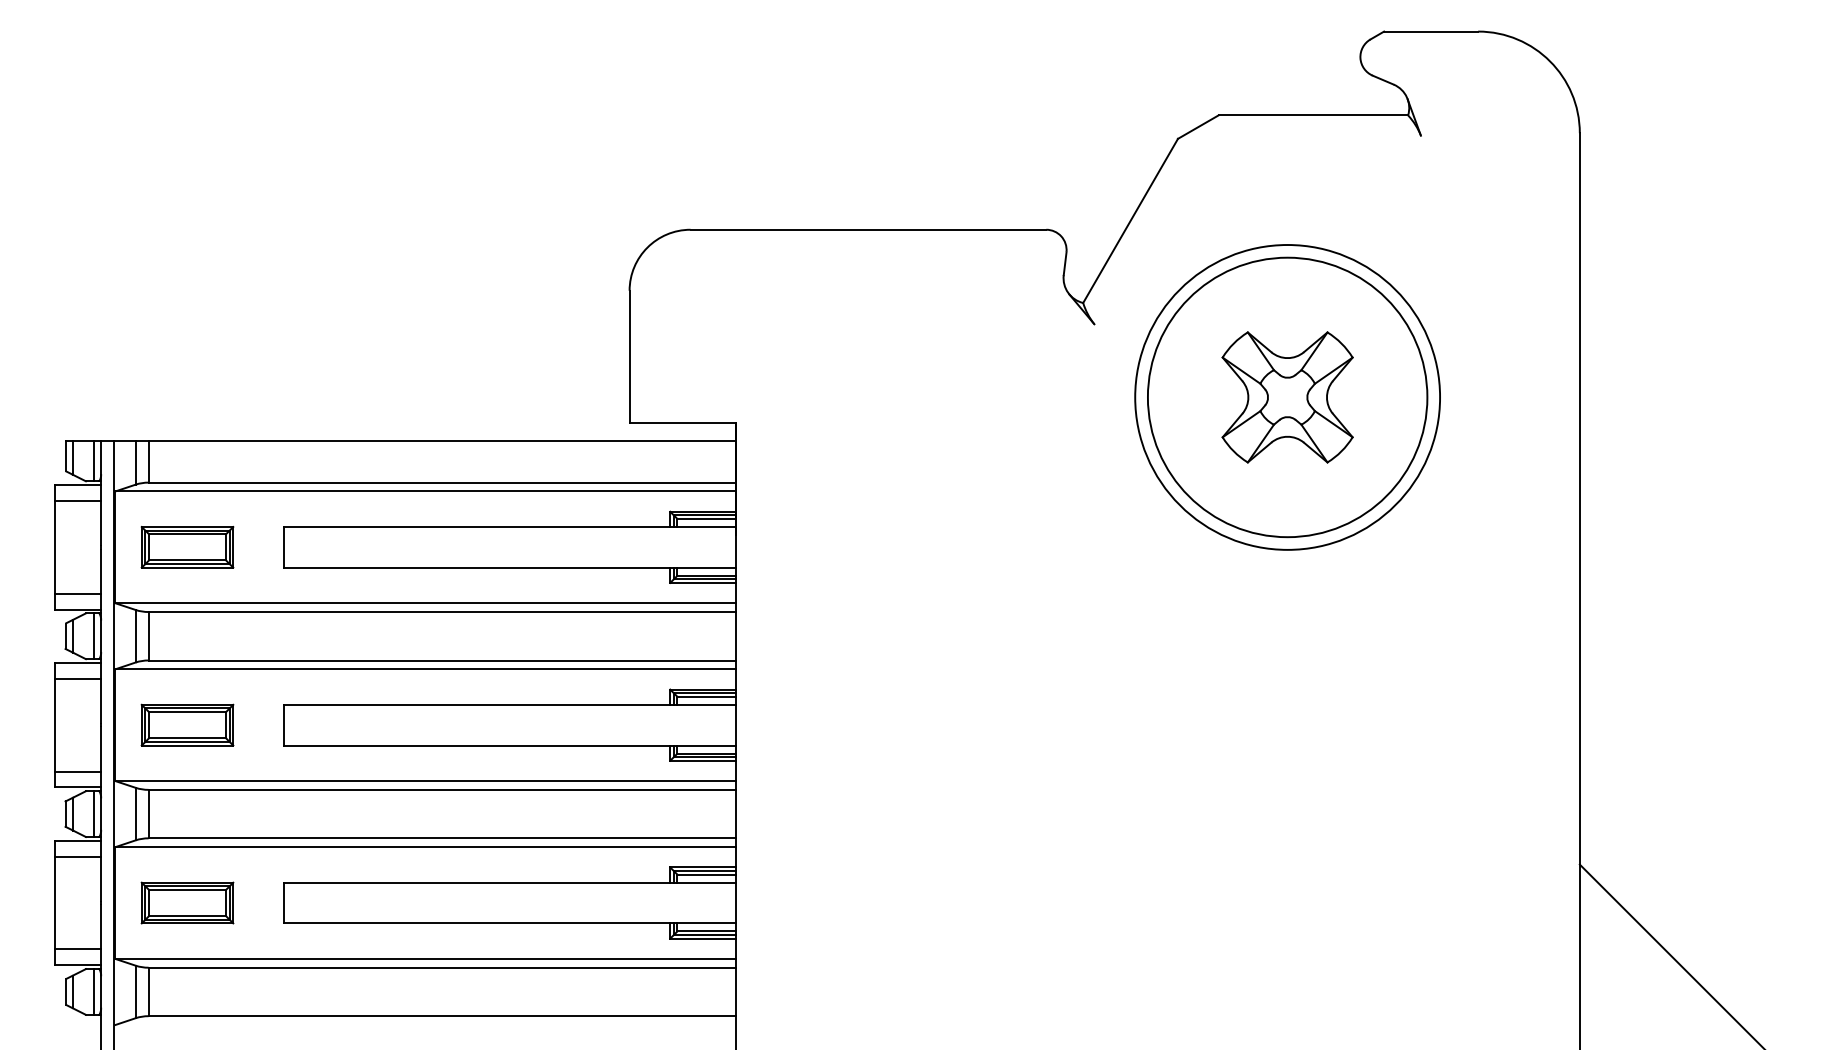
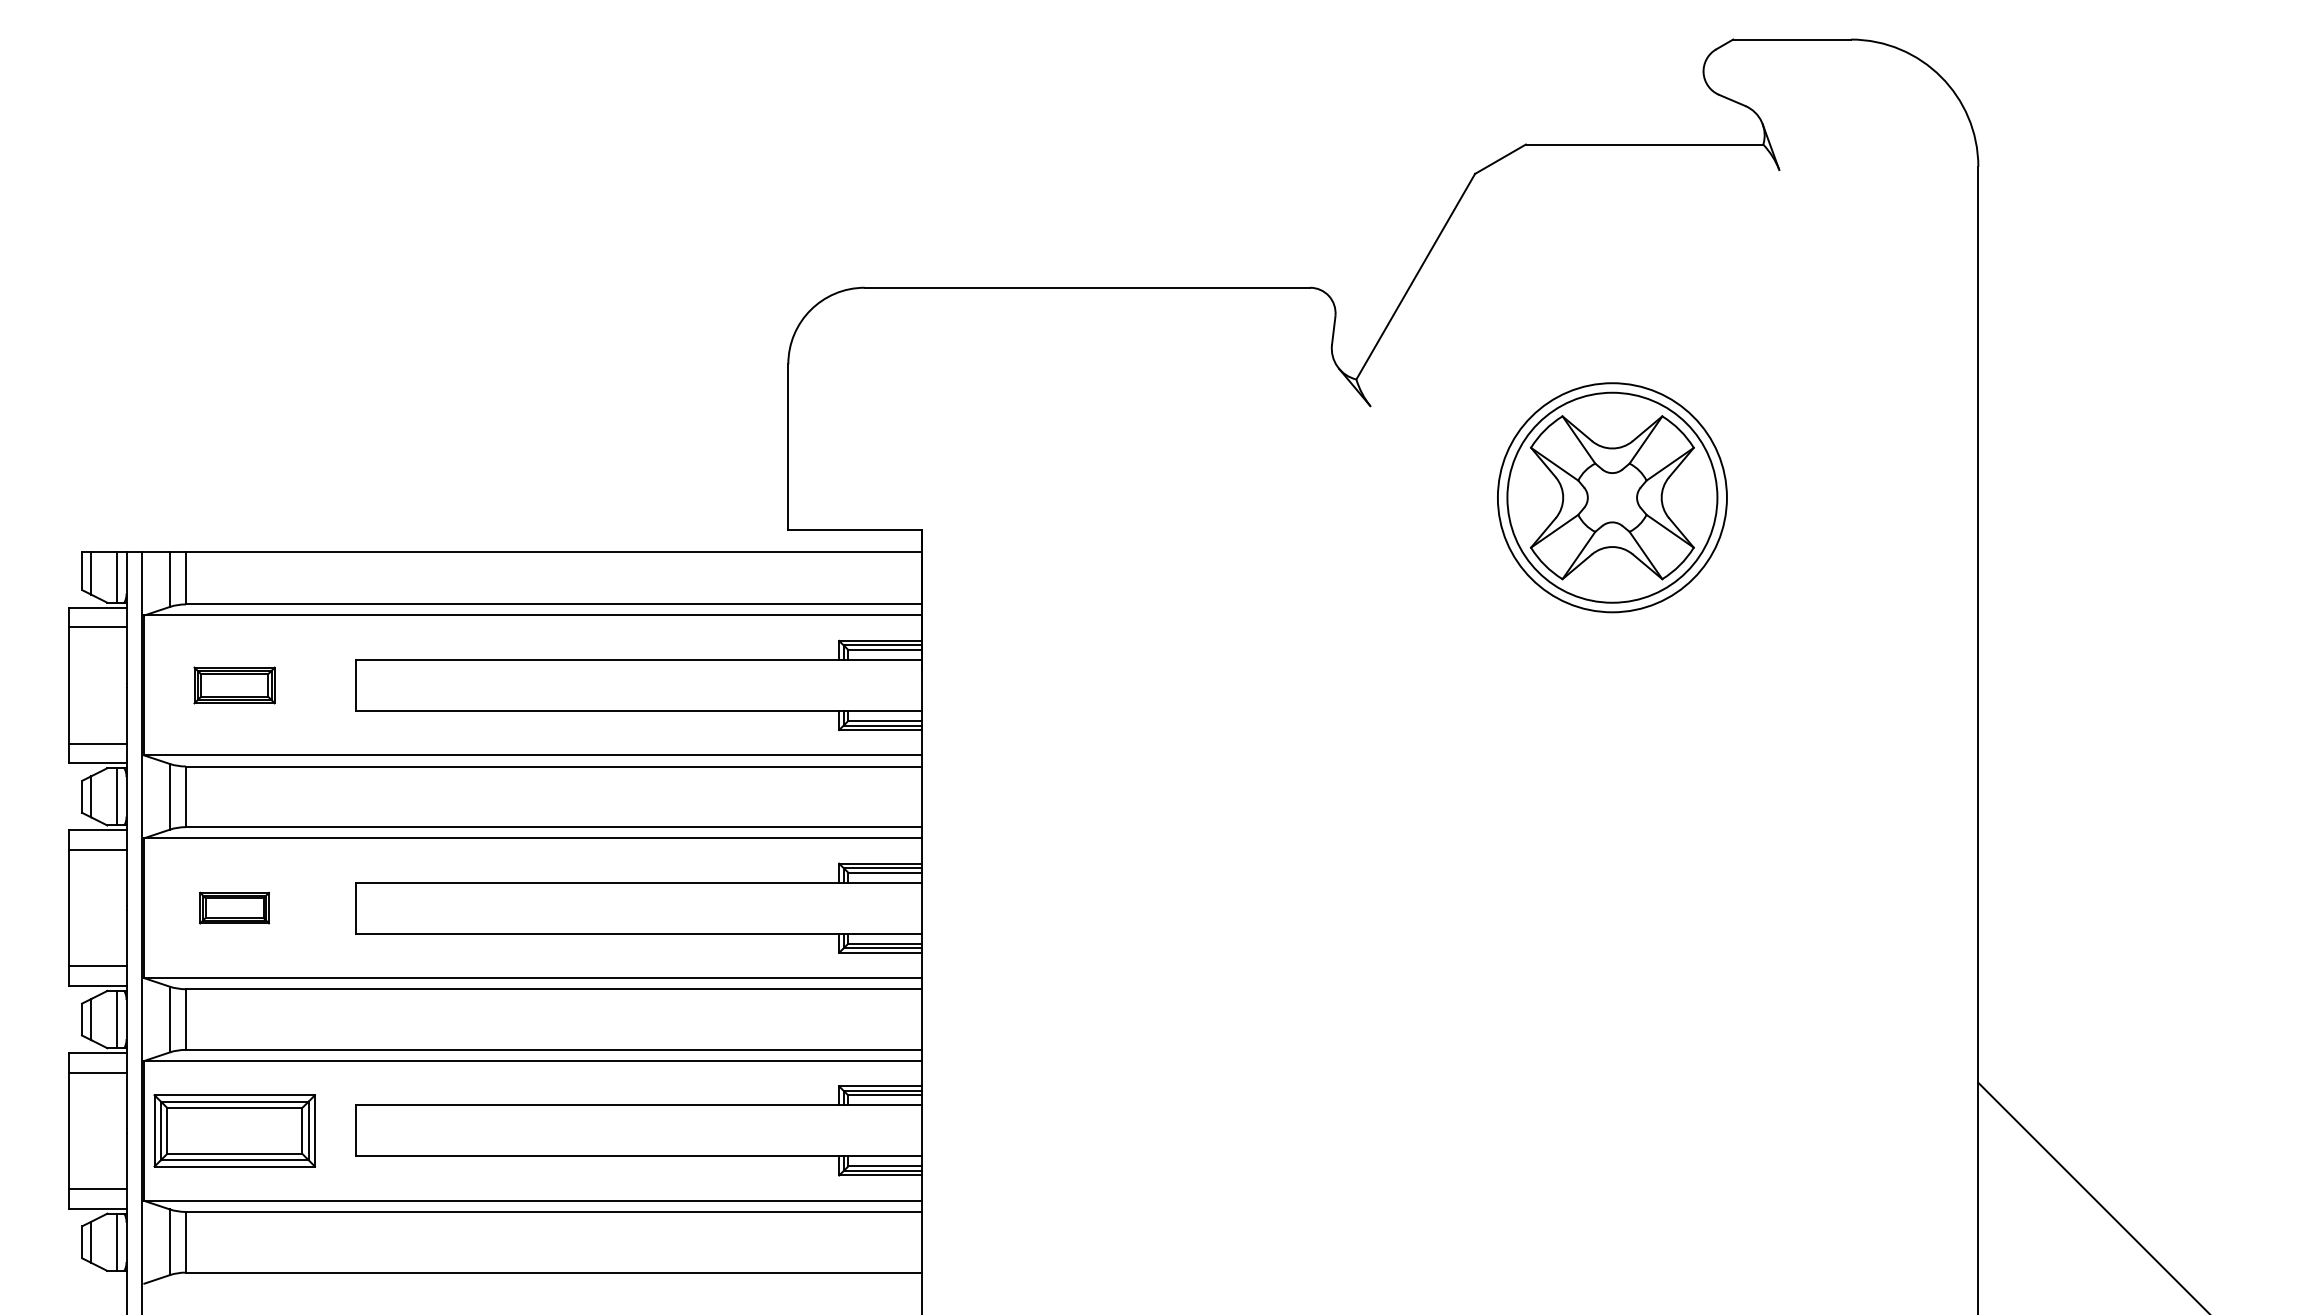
circle: (1287, 397) -> (1612, 497), size x0.6
circle: (1287, 397) -> (1612, 497), size x0.6
part: (187, 547) -> (234, 685), size x0.7
part: (187, 724) -> (234, 907), size x0.6
part: (187, 902) -> (234, 1130), size x1.4

